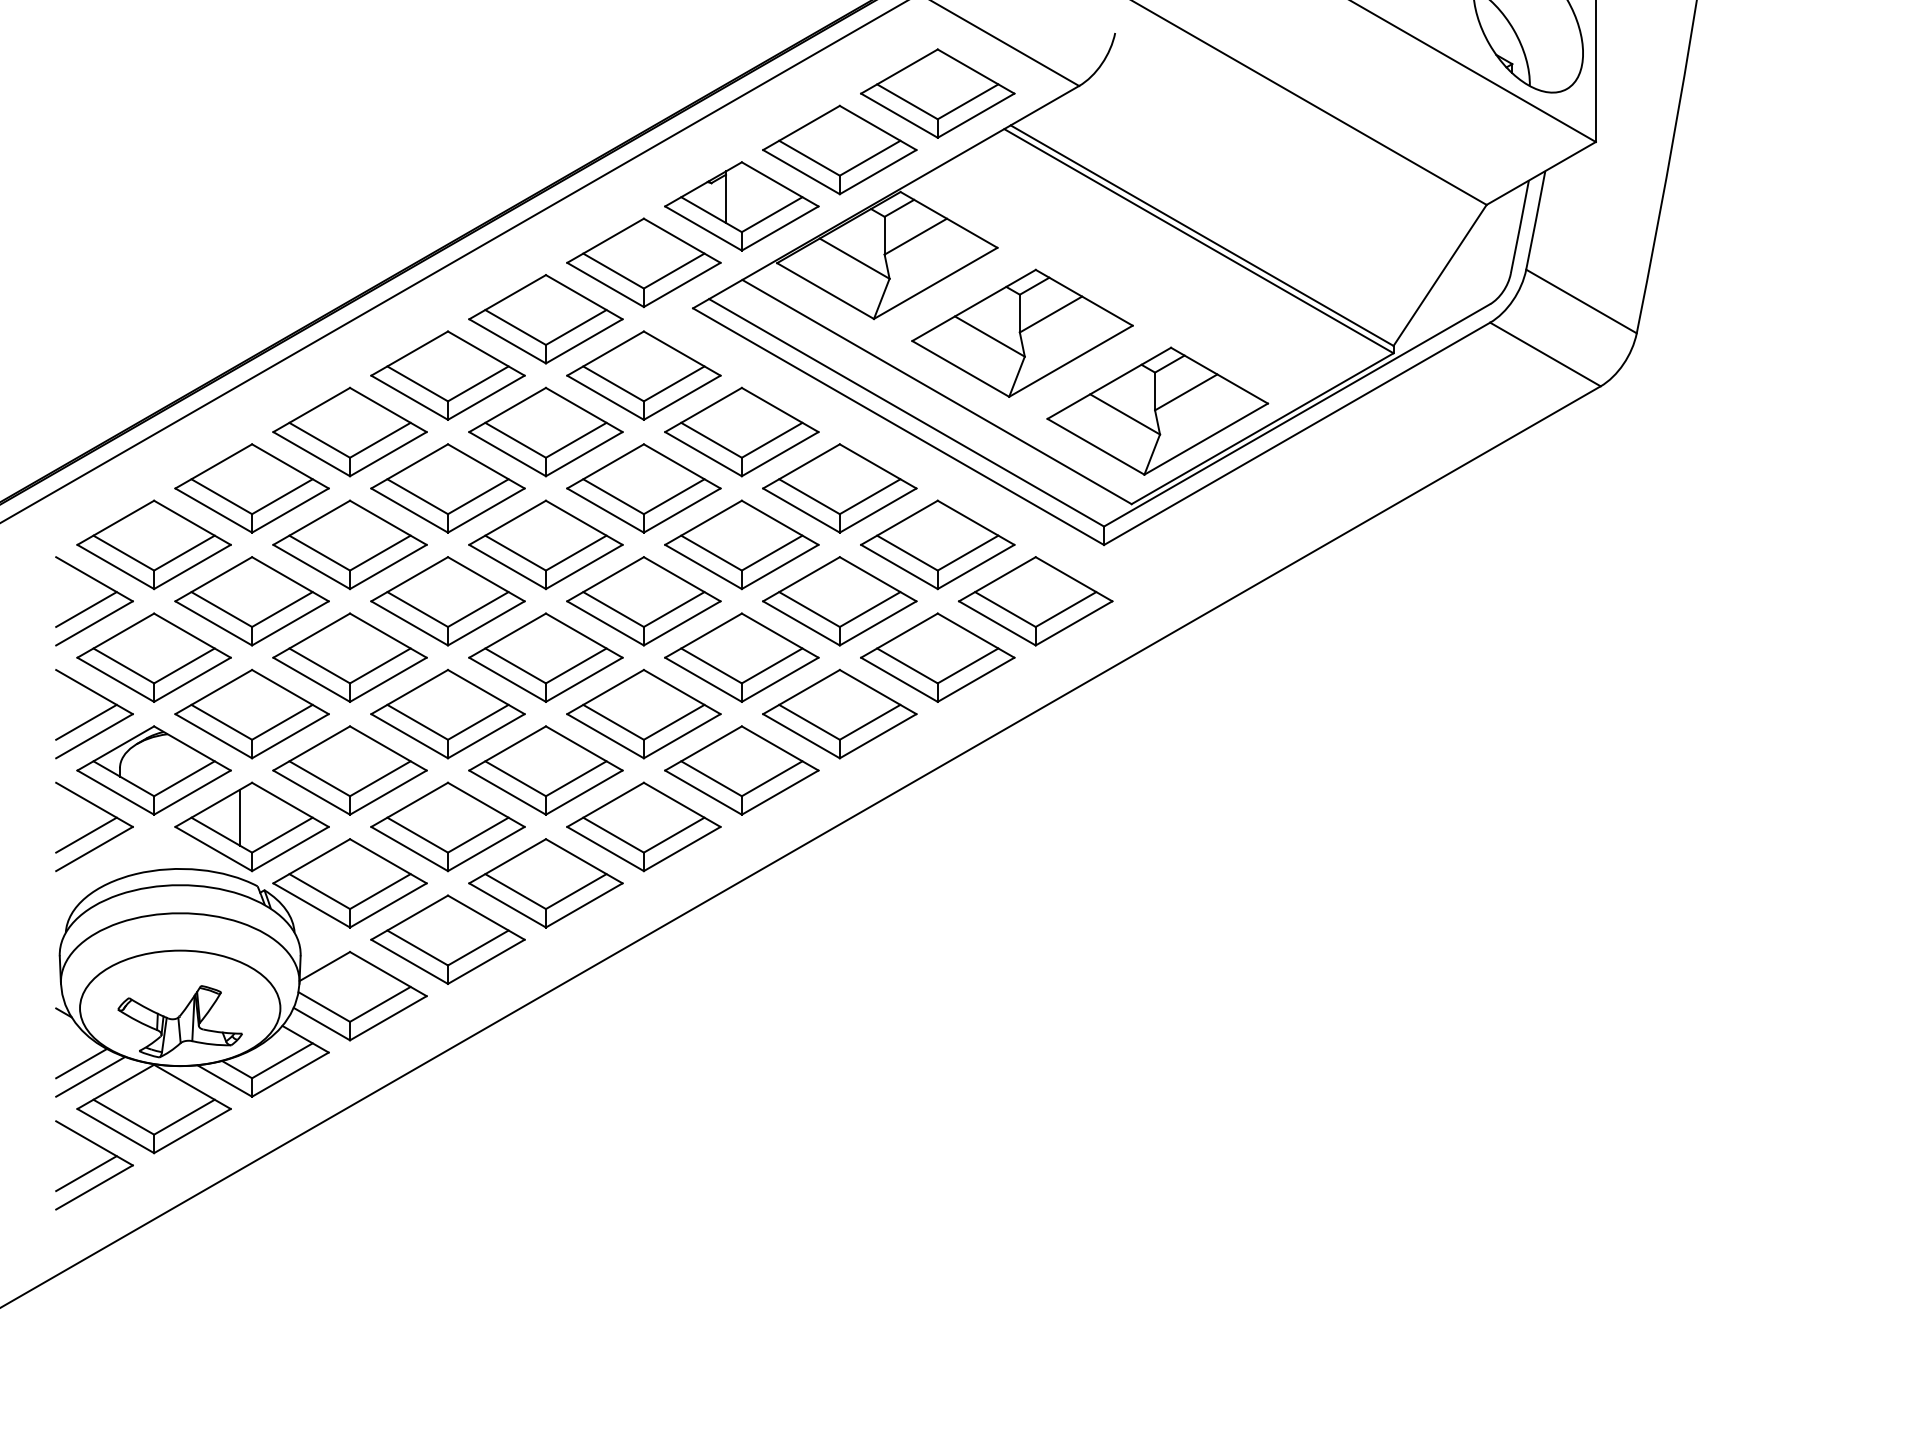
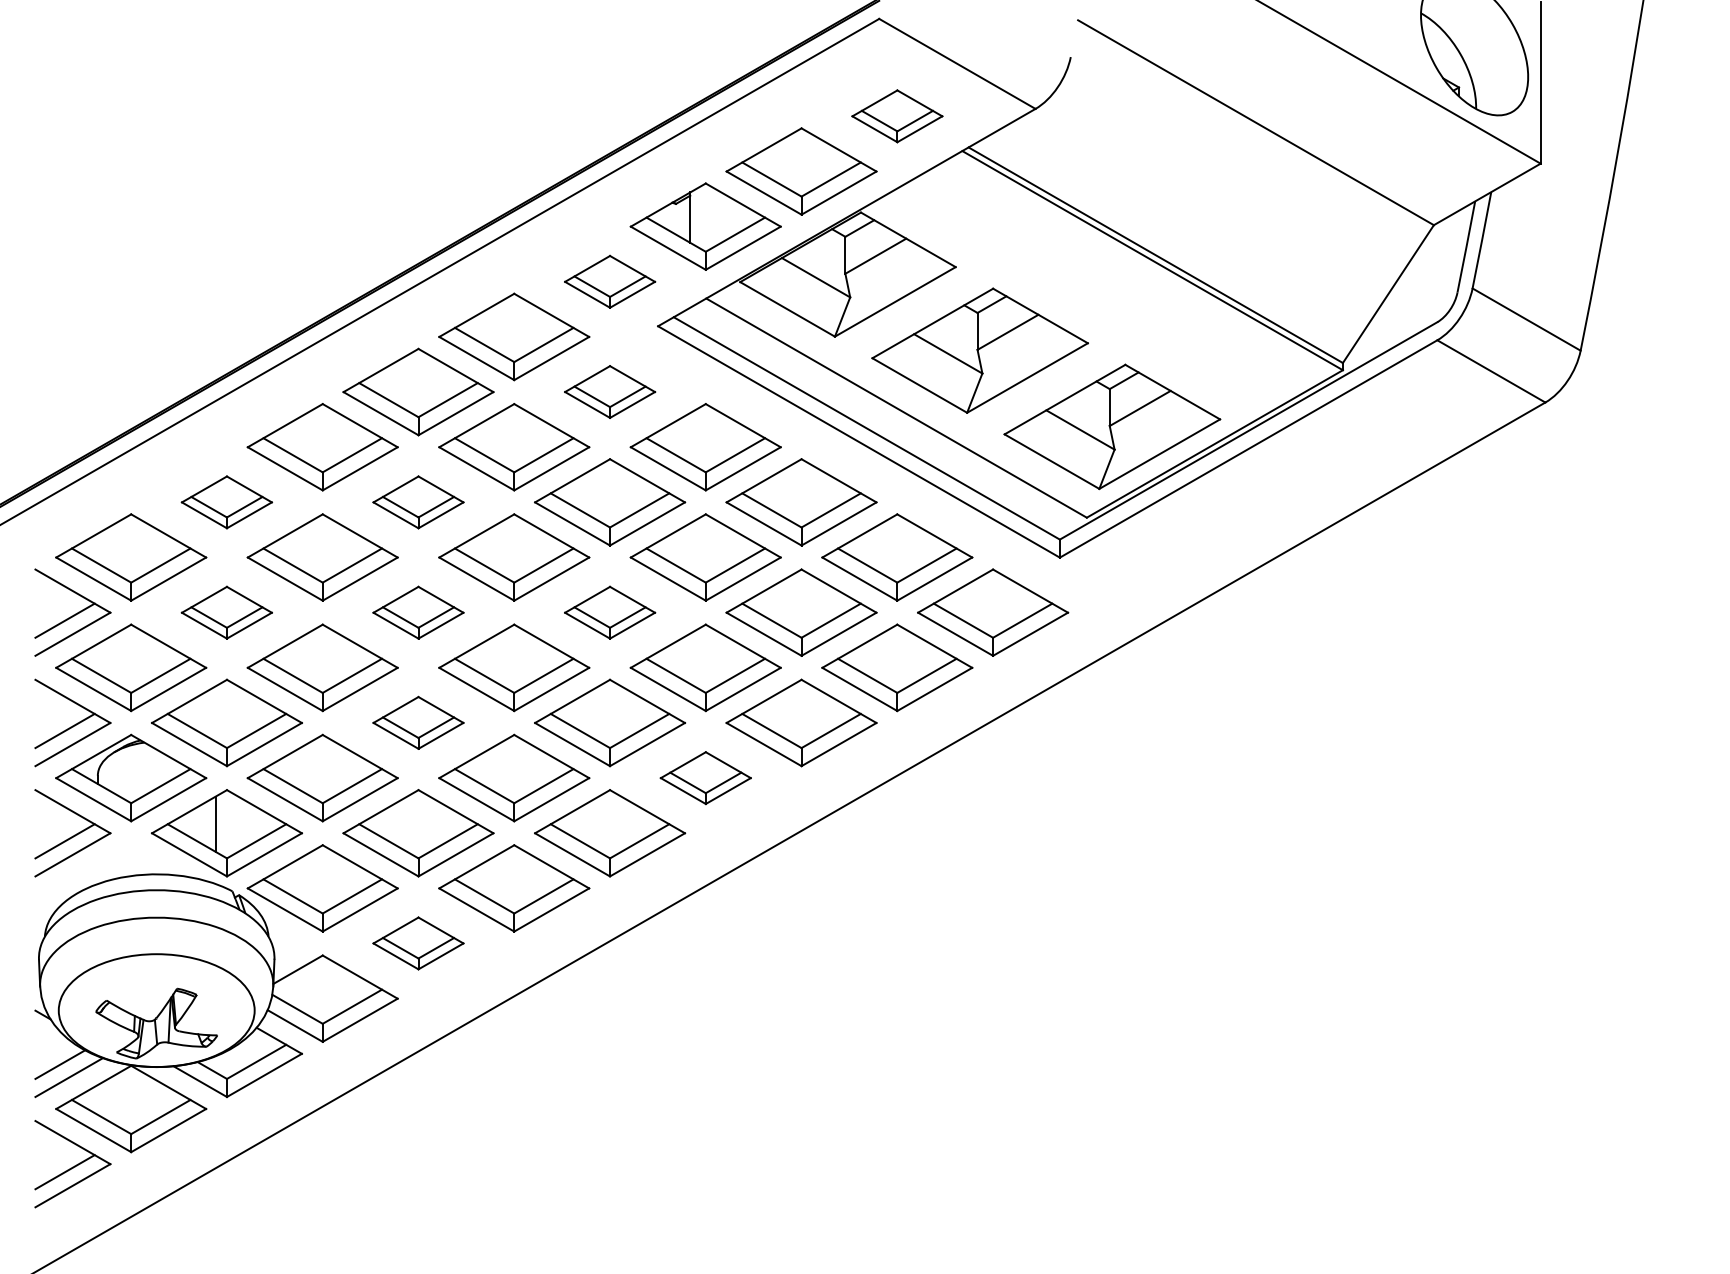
part: (937, 93) -> (897, 116), size x0.6
part: (643, 262) -> (609, 281), size x0.6
part: (643, 375) -> (609, 391), size x0.6
part: (251, 488) -> (226, 502), size x0.6
part: (447, 488) -> (418, 502), size x0.6
part: (251, 601) -> (226, 612), size x0.6
part: (447, 601) -> (418, 612), size x0.6
part: (643, 601) -> (609, 612), size x0.6
part: (447, 713) -> (418, 722), size x0.6
part: (741, 770) -> (705, 778), size x0.6
part: (447, 939) -> (418, 943), size x0.6

